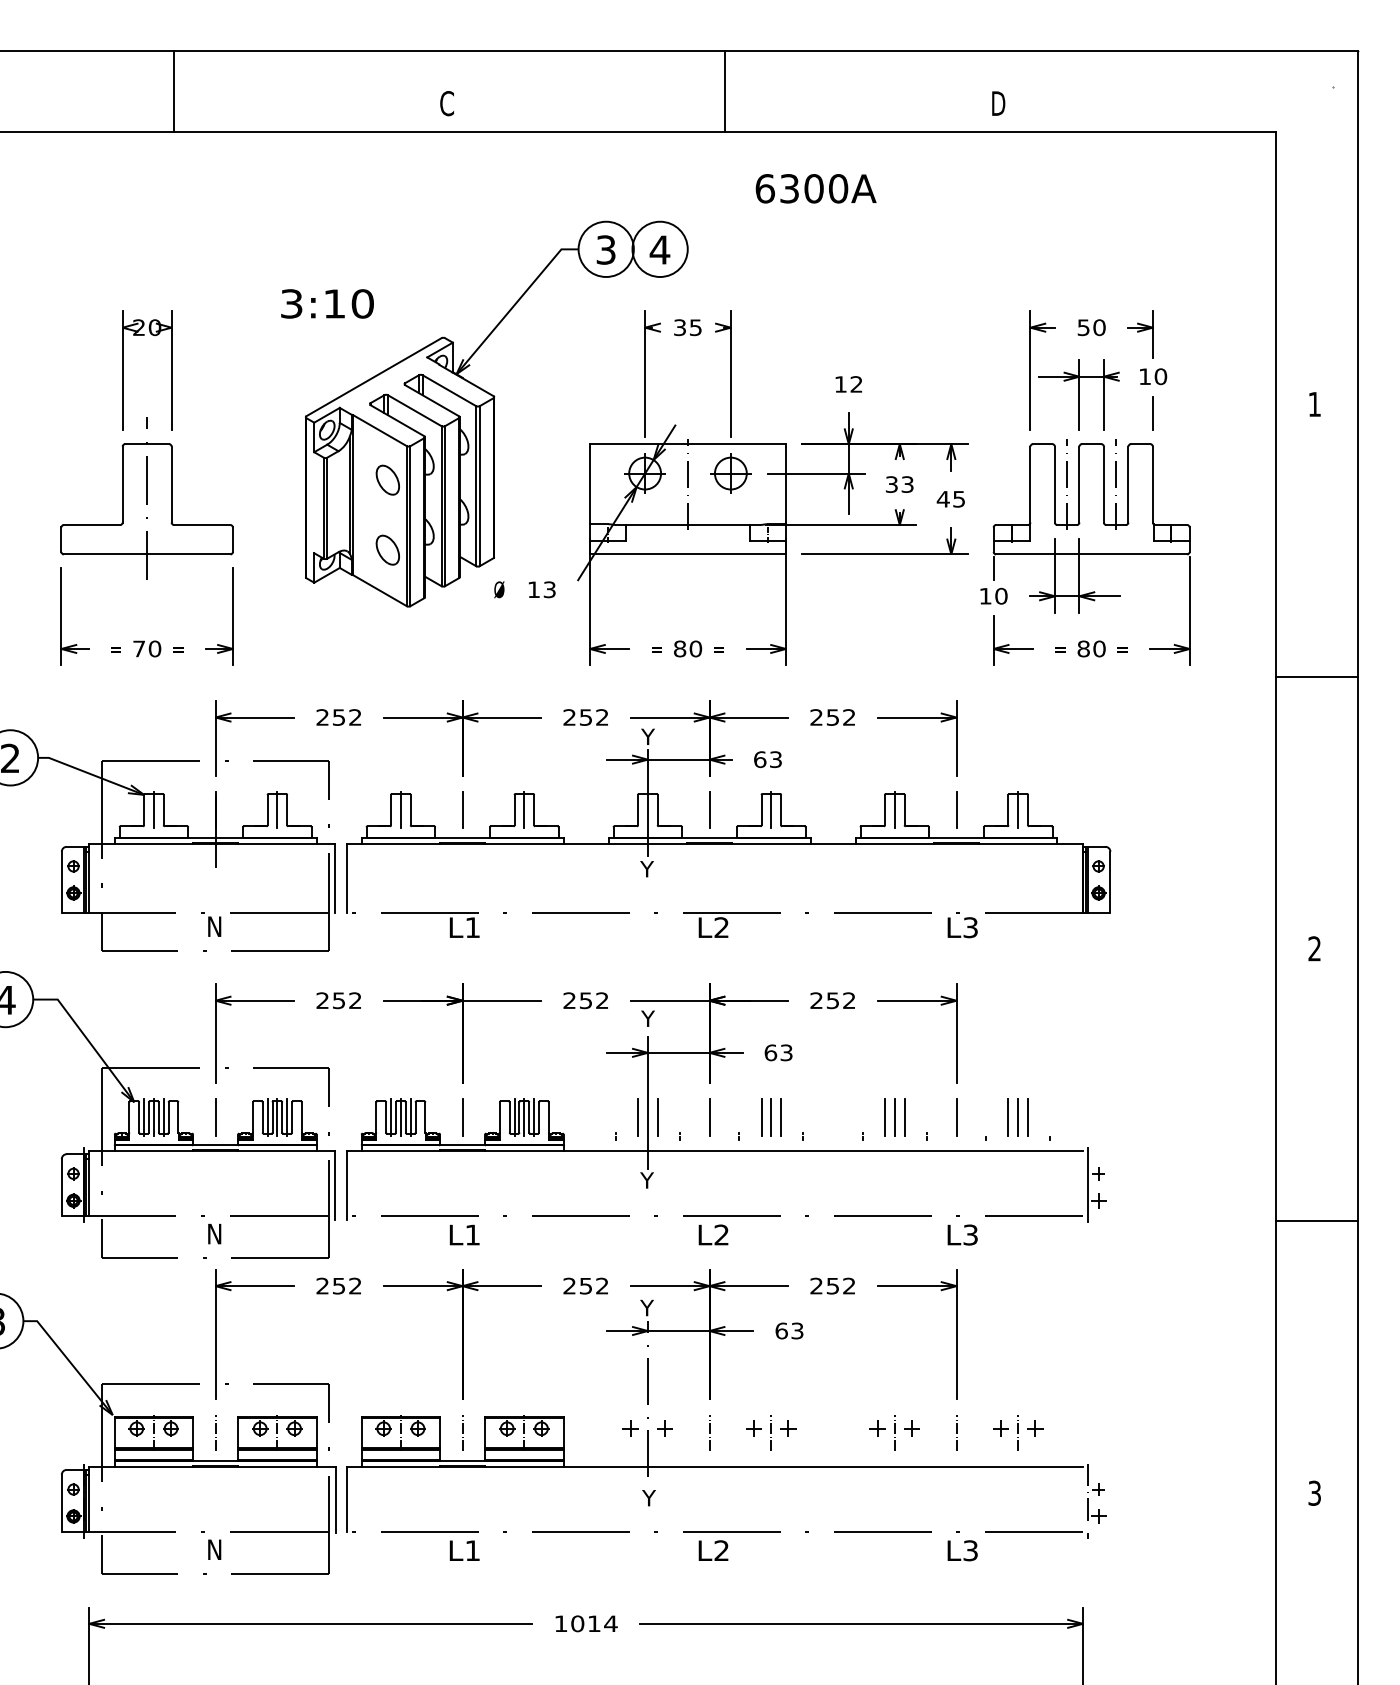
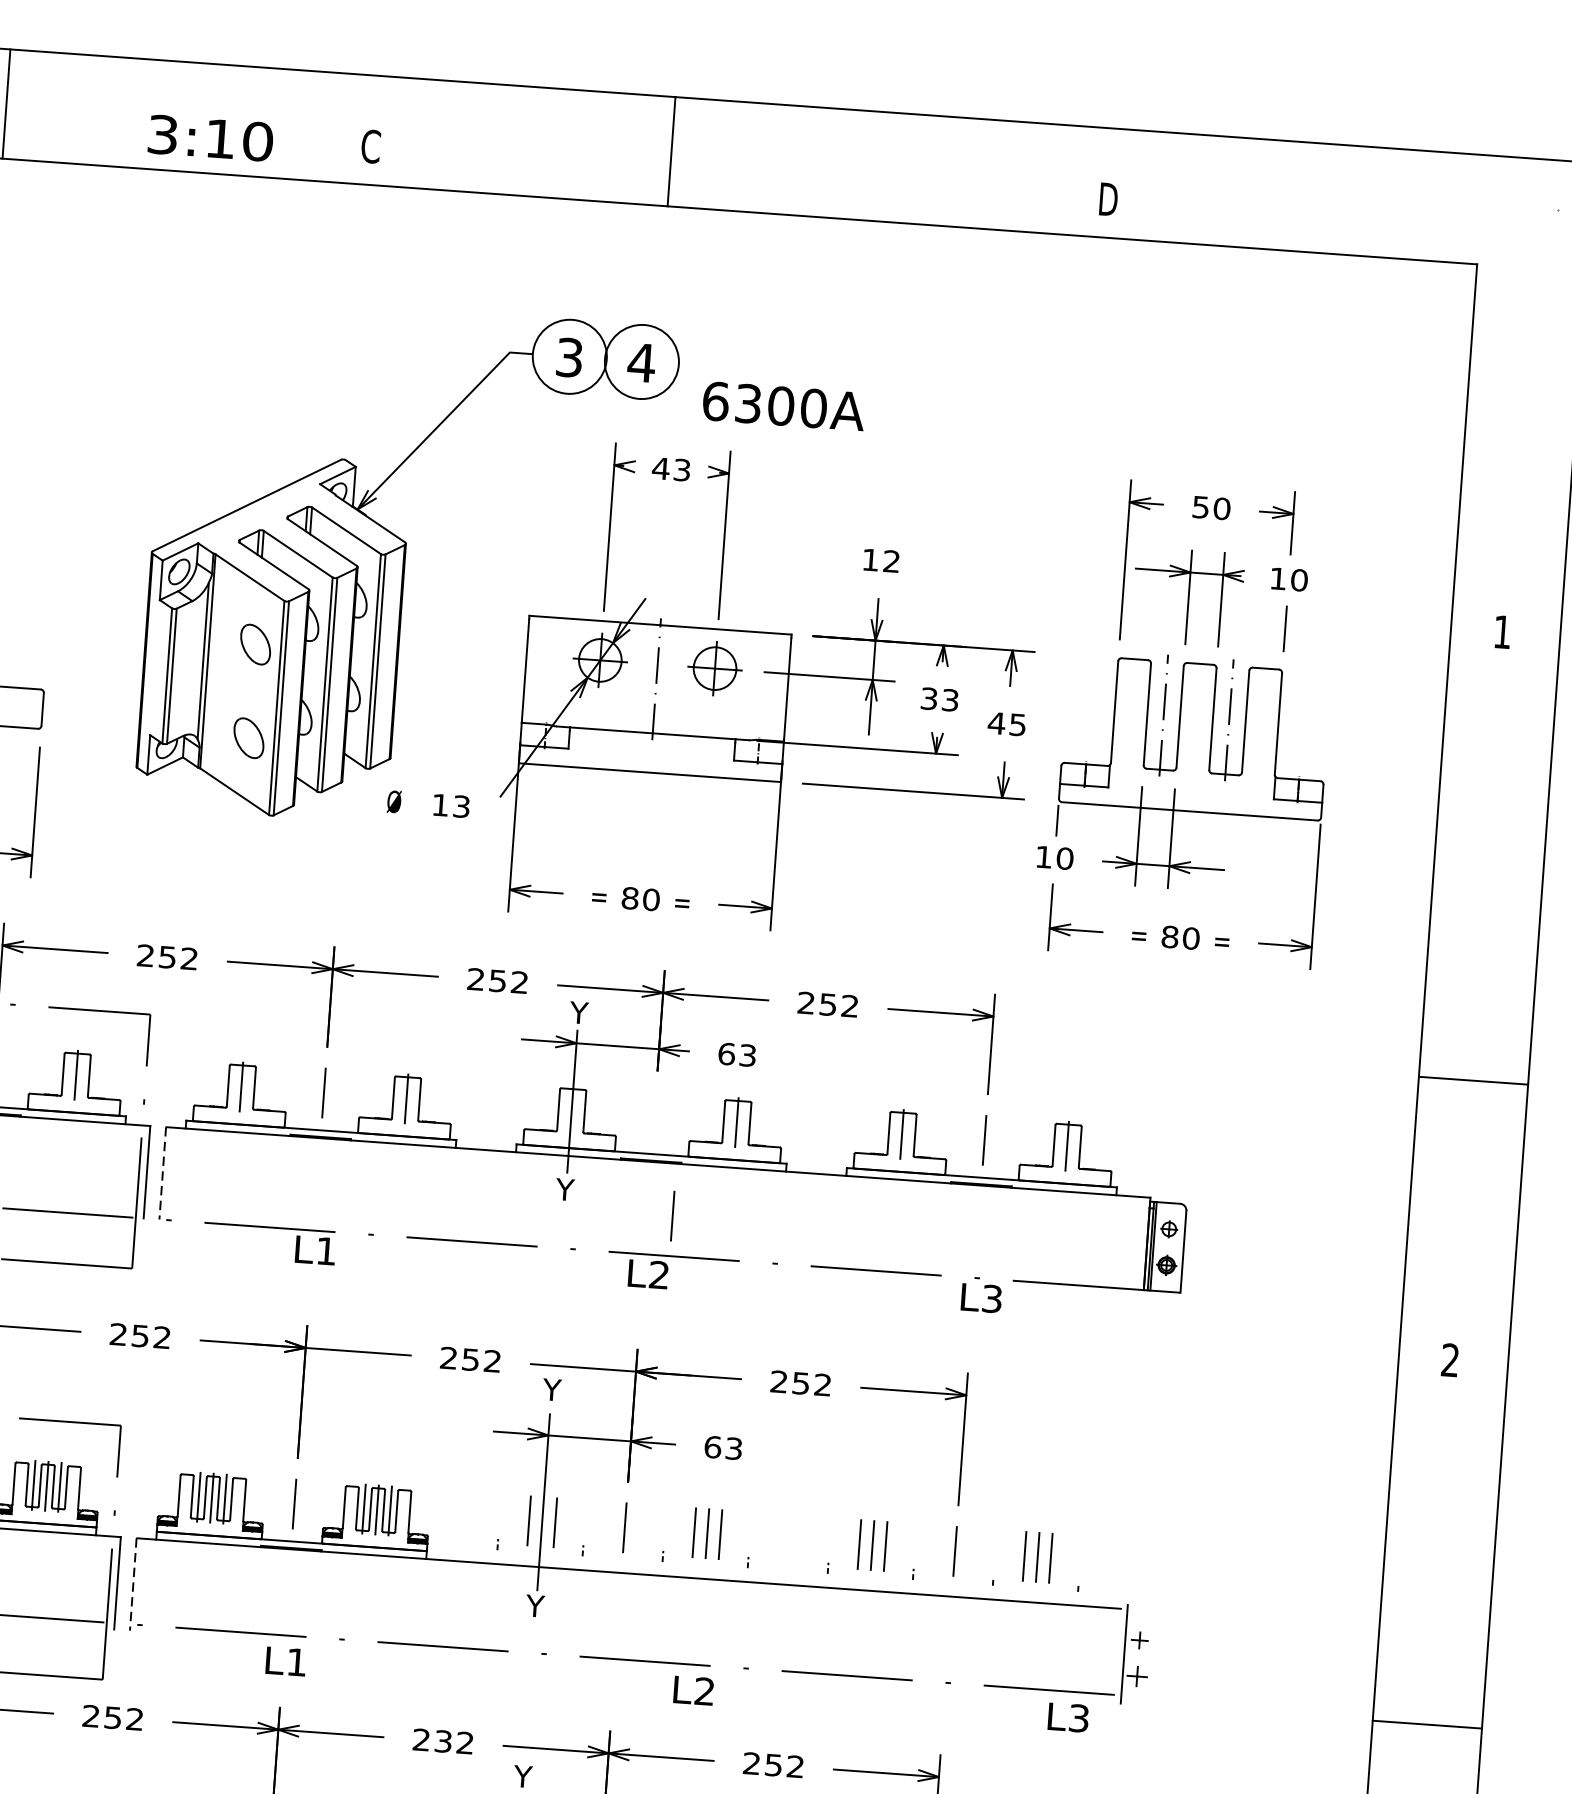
line: (724, 91) -> (670, 151), moved
text: (815, 188) -> (783, 405), moved
text: (327, 303) -> (210, 137), moved
text: (687, 327) -> (671, 469), 35 -> 43
line: (1316, 676) -> (1472, 1080), moved
line: (709, 809) -> (672, 1215), moved
line: (346, 878) -> (162, 1173), solid -> dashed
line: (346, 1185) -> (132, 1583), solid -> dashed
text: (713, 1234) -> (693, 1690), moved
text: (962, 1234) -> (1068, 1716), moved
text: (586, 1285) -> (444, 1740), 252 -> 232

